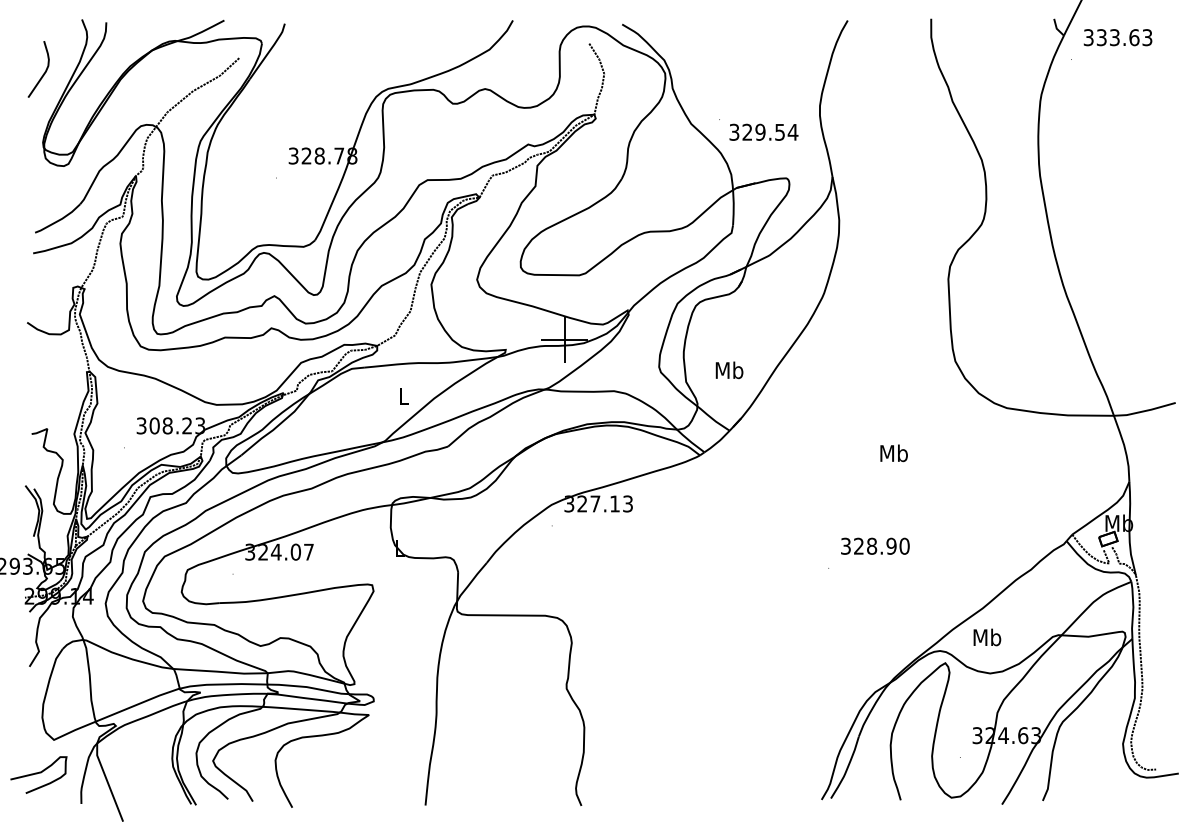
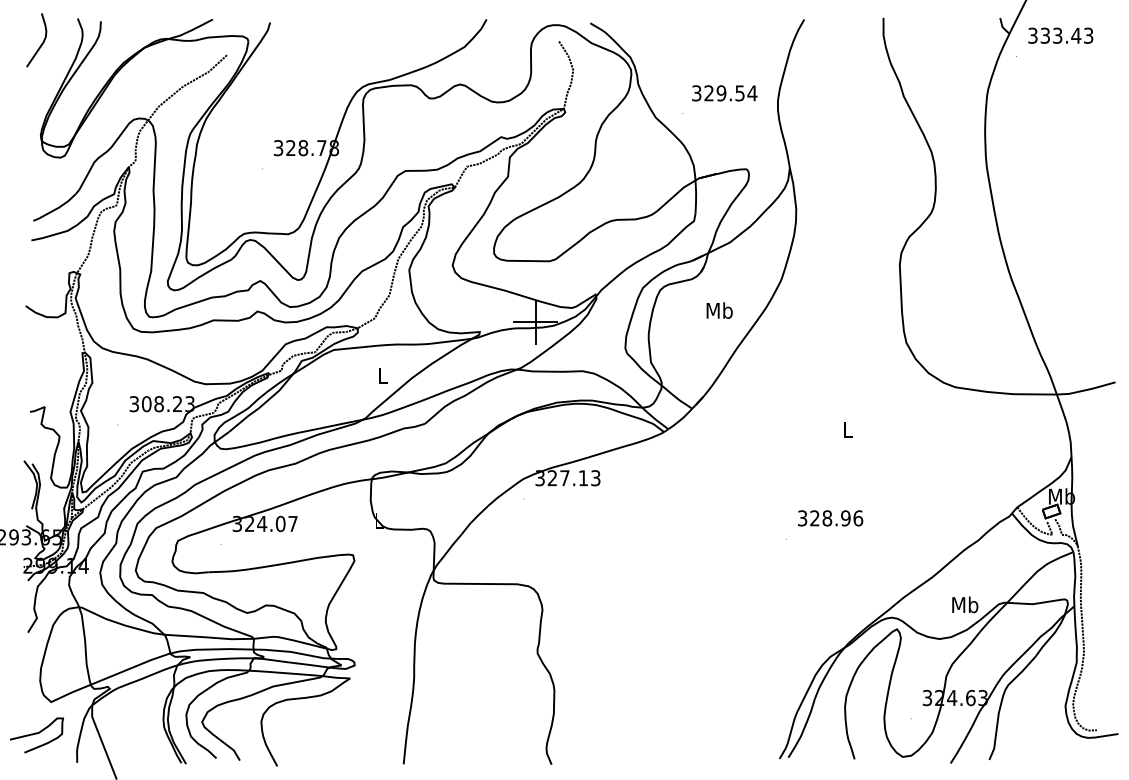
text: (1134, 37) -> (1076, 35), 333.63 -> 333.43
curve: (44, 71) -> (42, 42), moved
text: (763, 131) -> (724, 92), moved
text: (729, 370) -> (719, 310), moved
text: (893, 453) -> (847, 430), Mb -> L
text: (904, 545) -> (858, 517), 328.90 -> 328.96
text: (987, 637) -> (965, 604), moved

